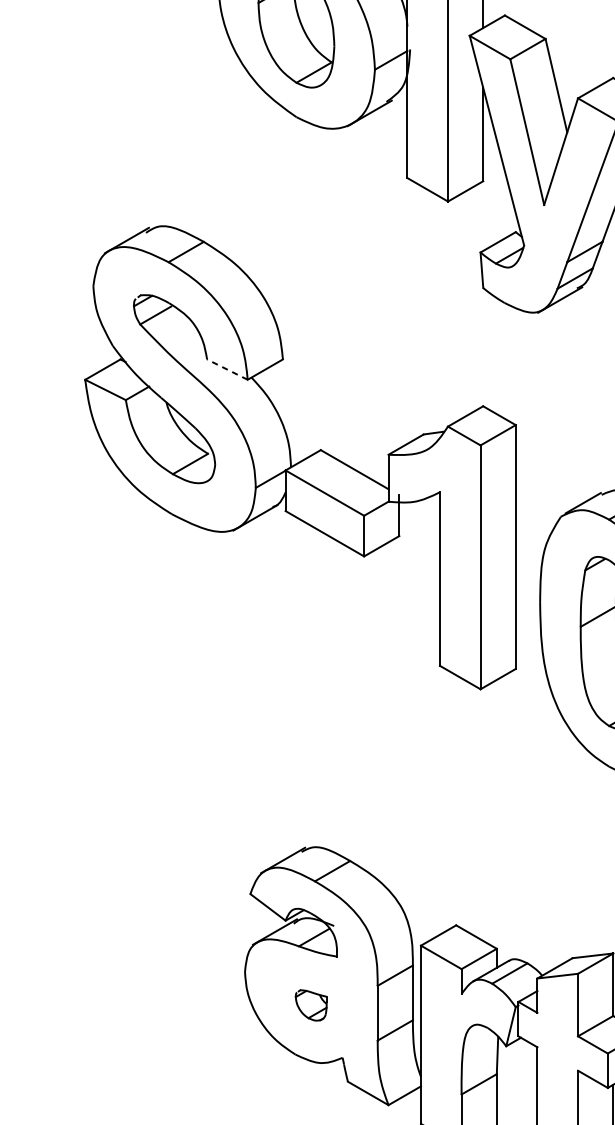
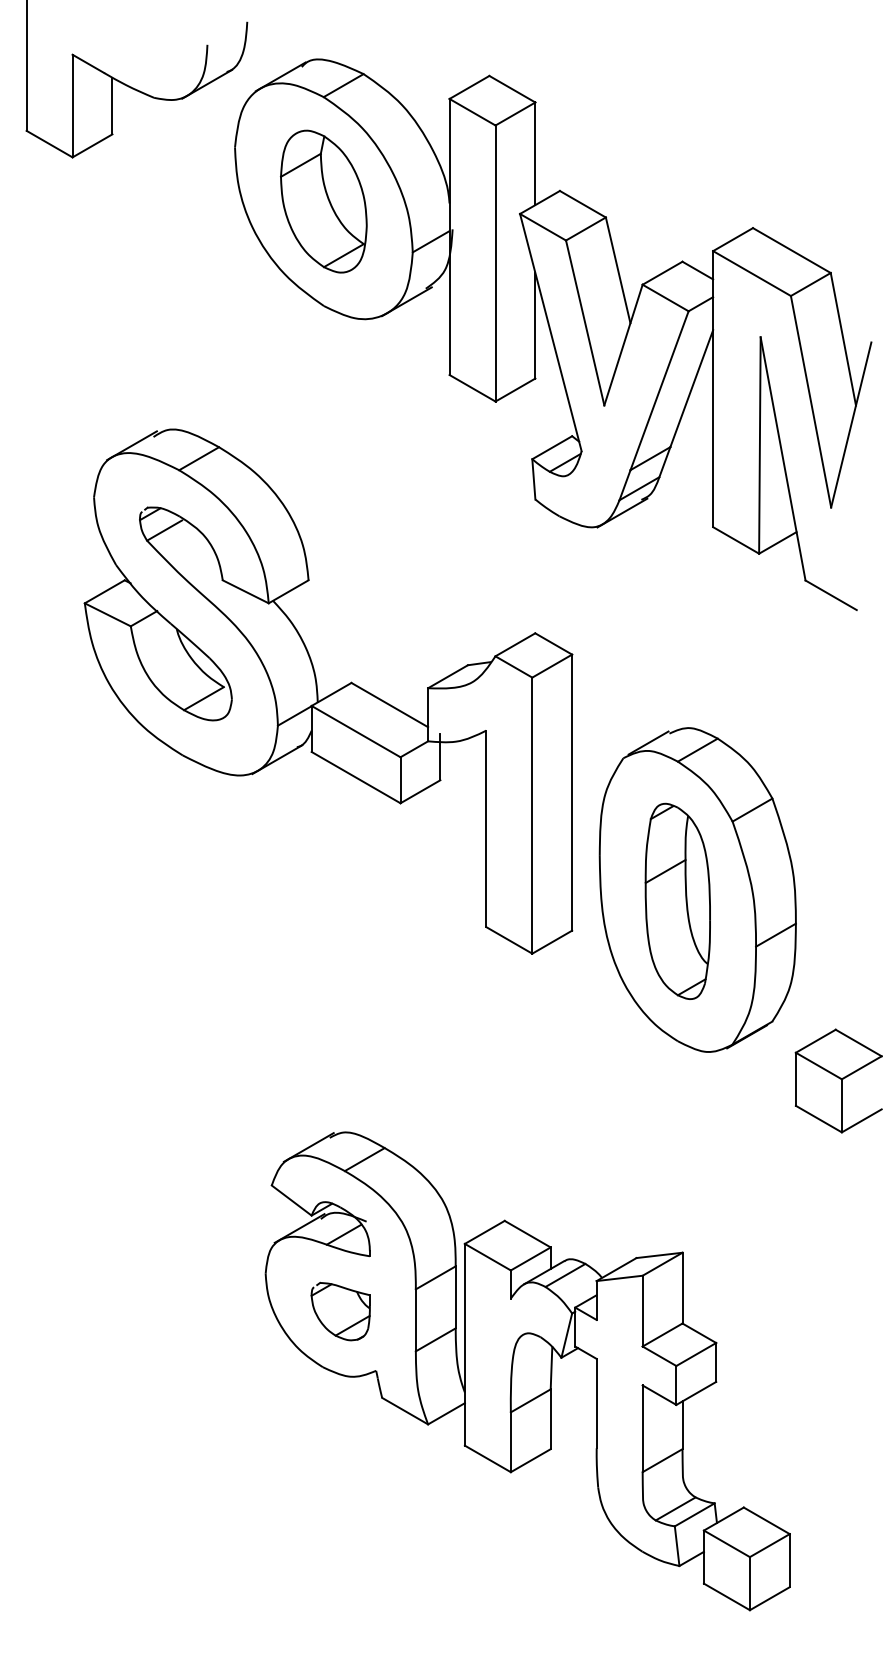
line: (227, 369) -> (245, 591), dashed -> solid
part: (311, 1005) -> (340, 1311), size x1.67

